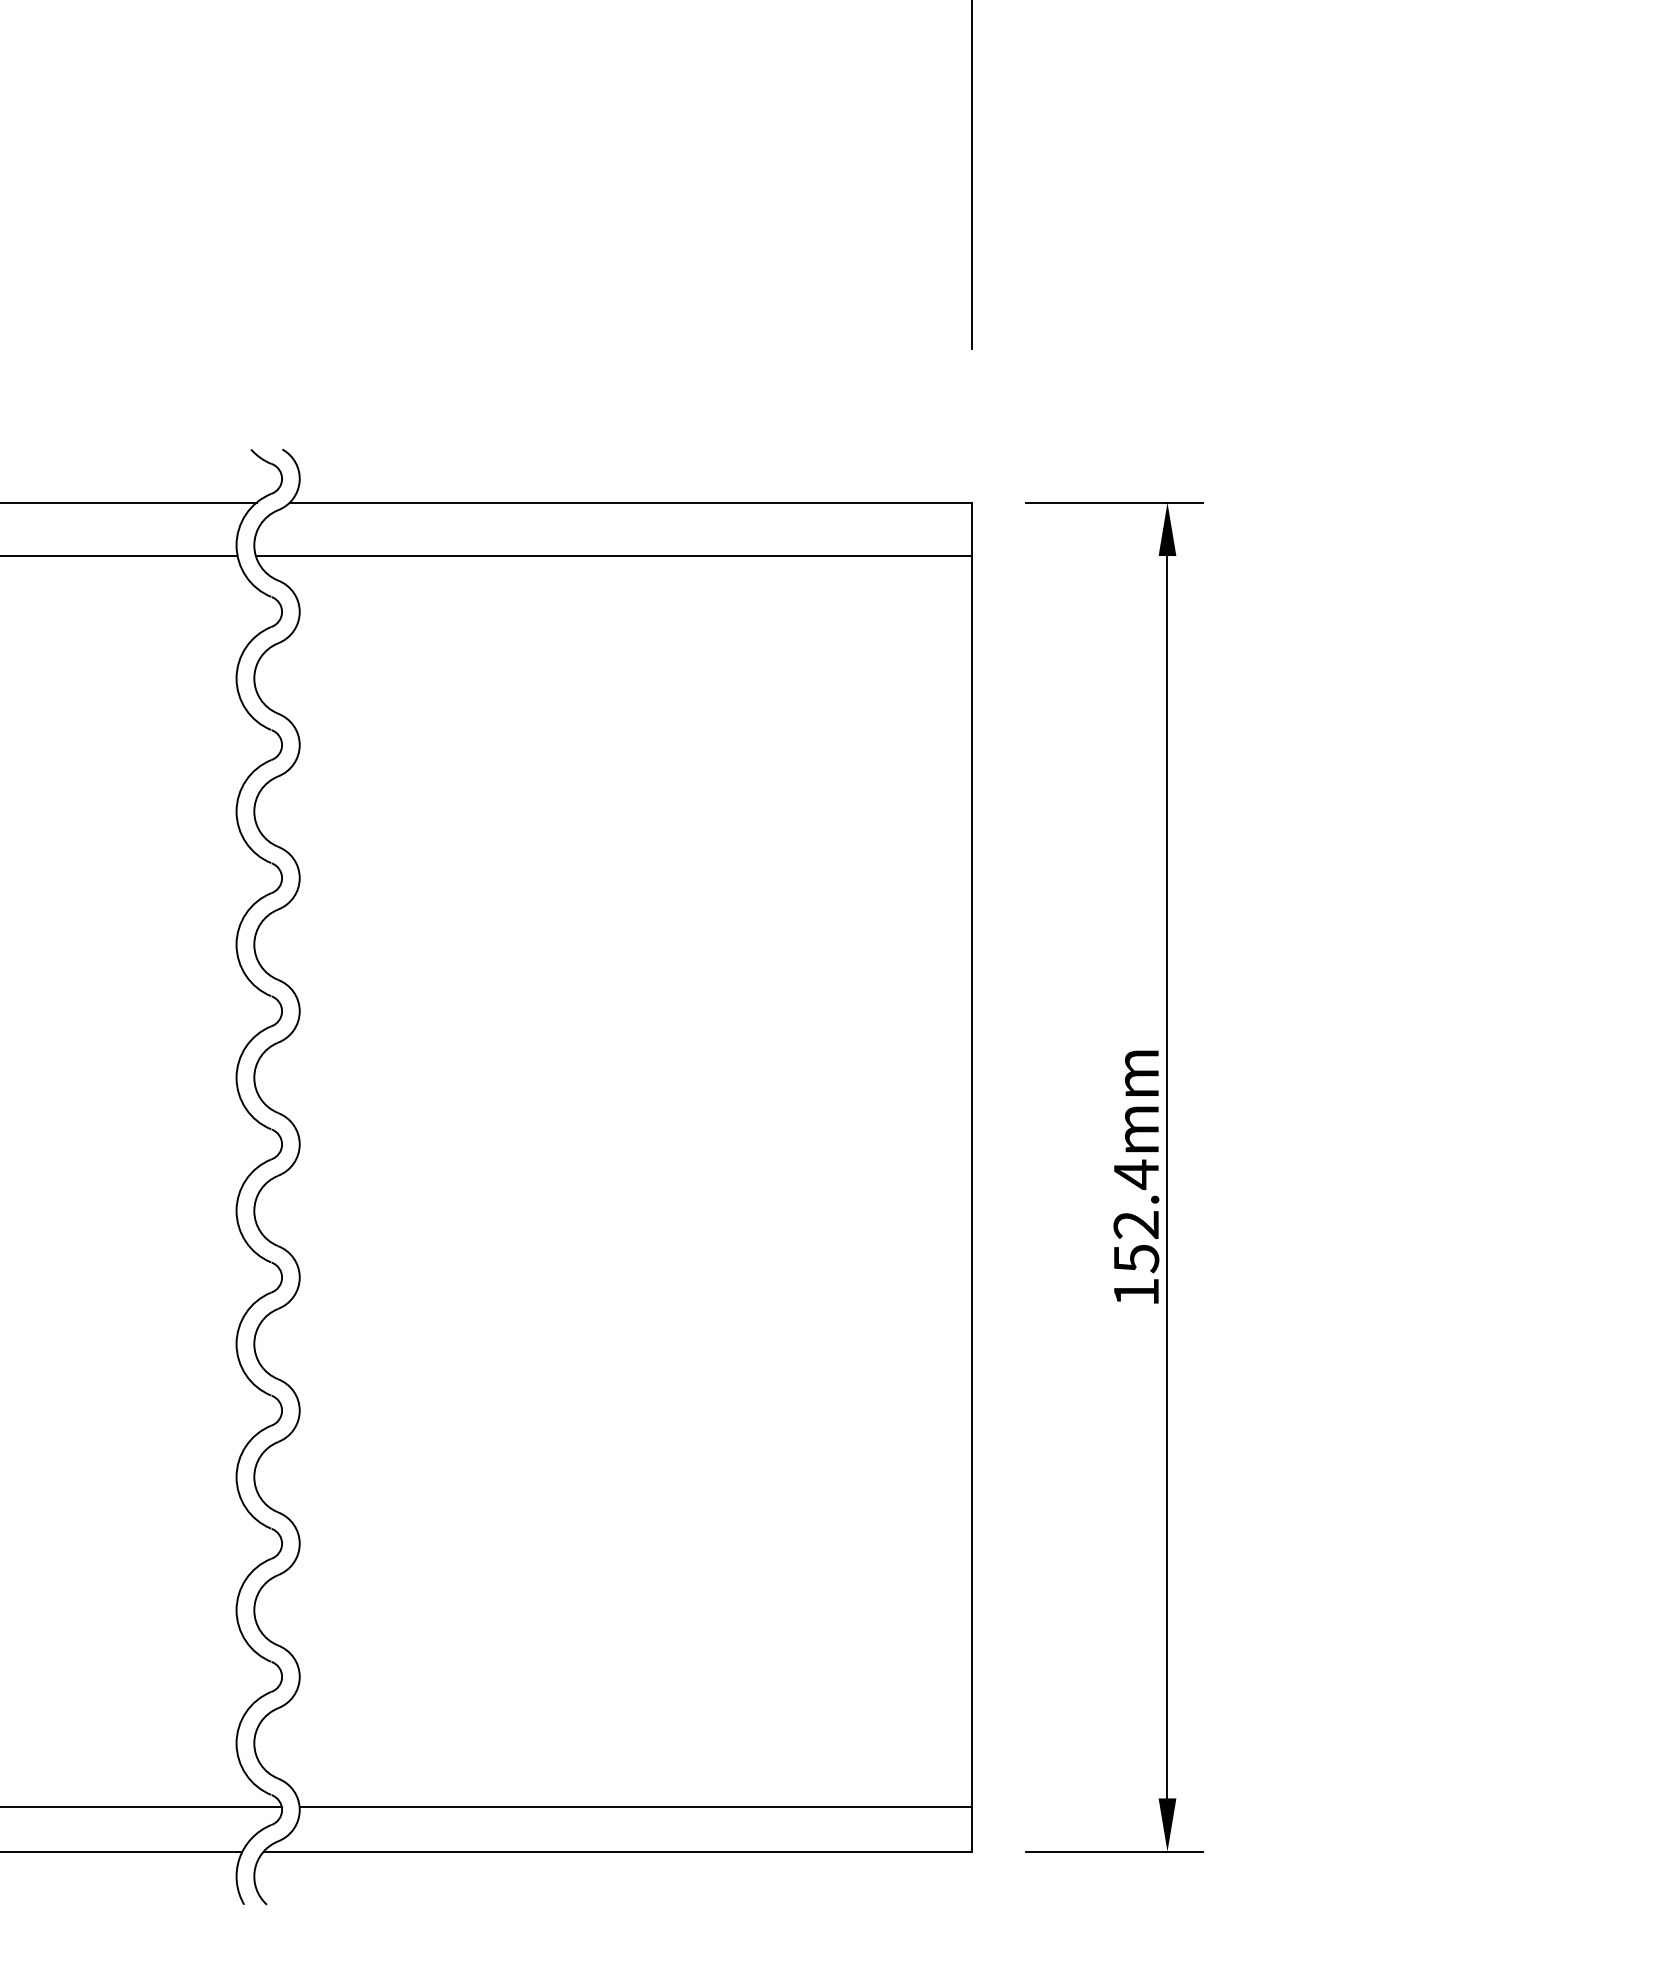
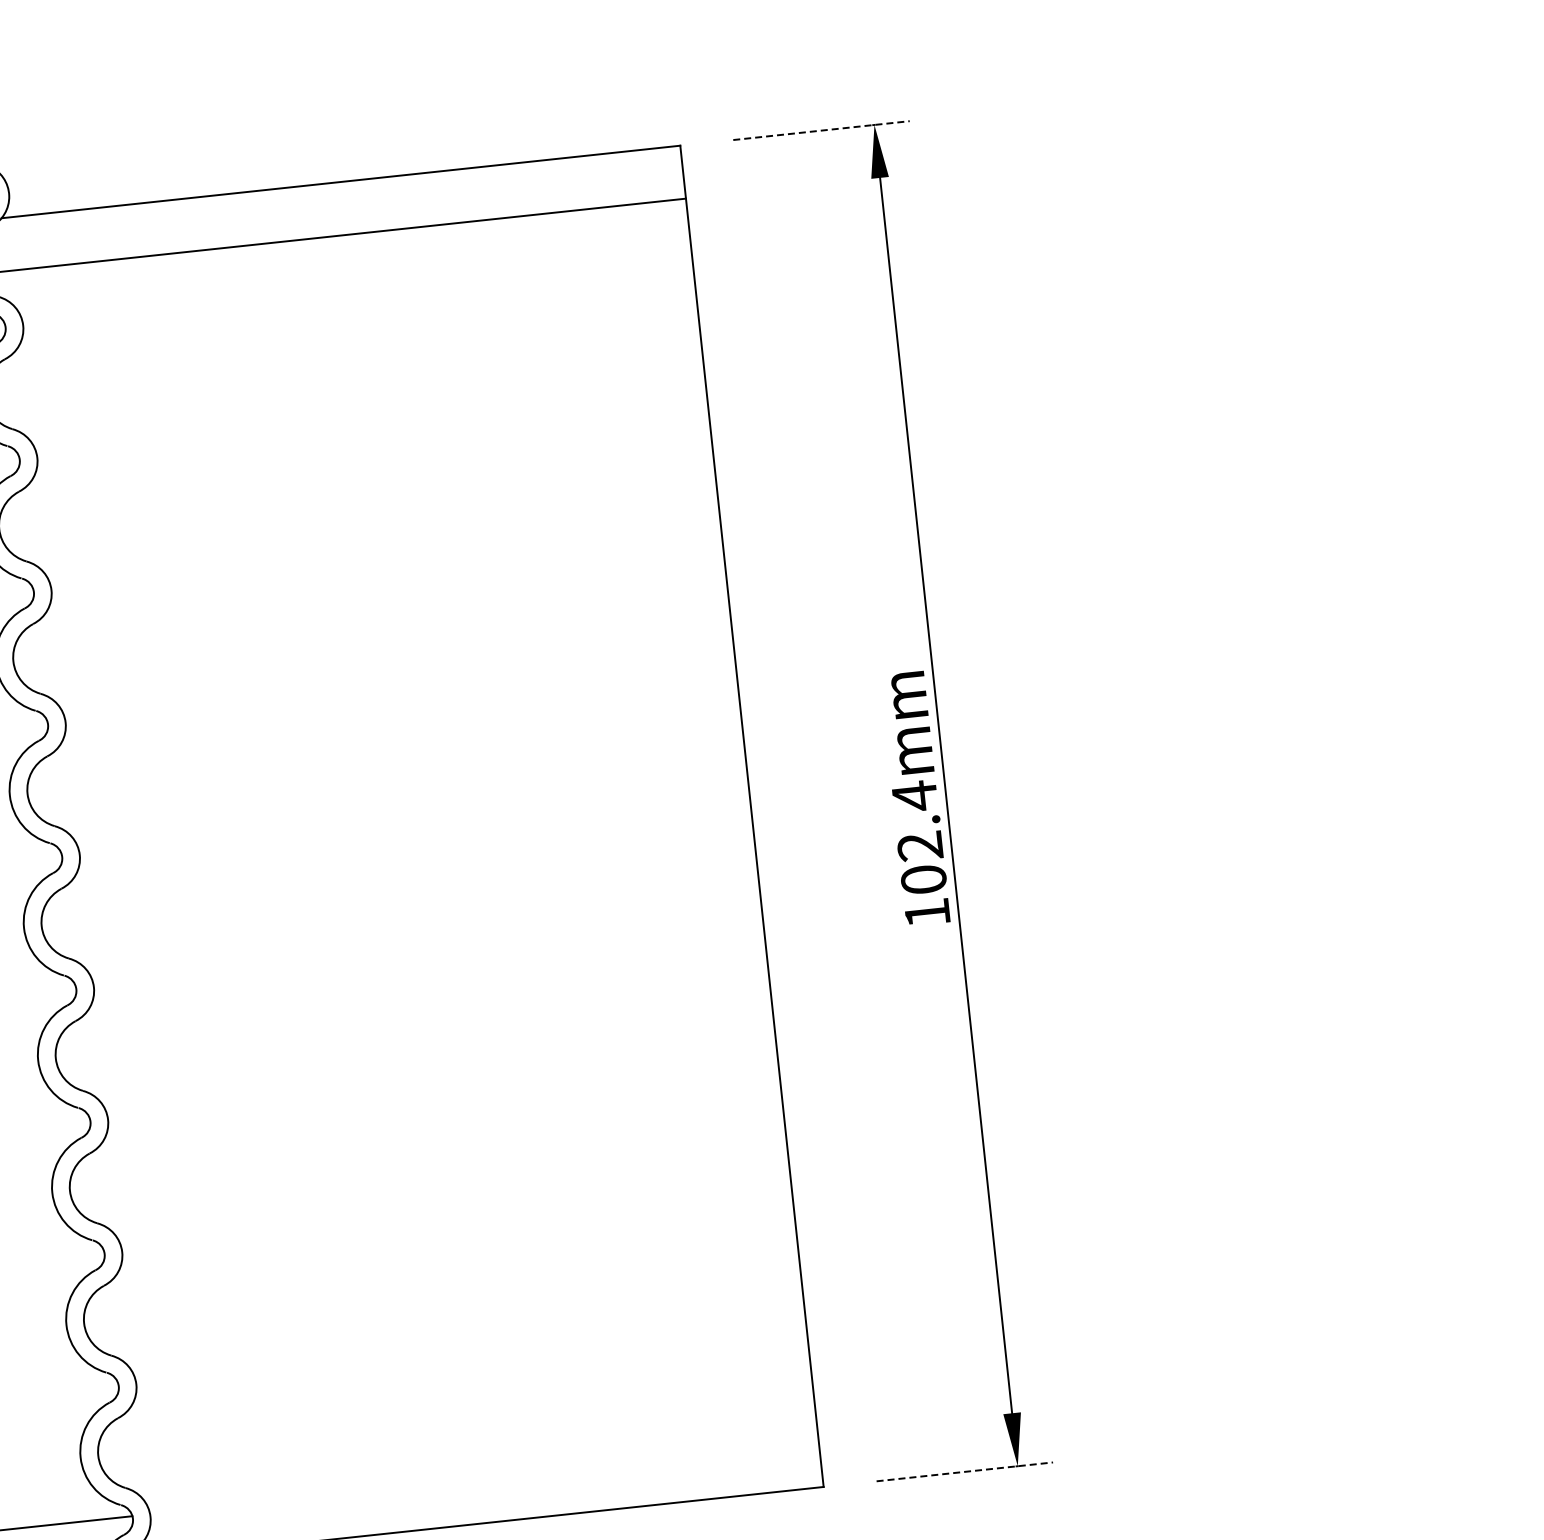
line: (1114, 502) -> (821, 130), solid -> dashed
text: (1136, 1258) -> (923, 879), 152.4mm -> 102.4mm
line: (635, 1807) -> (484, 1478), removed
line: (1114, 1851) -> (965, 1471), solid -> dashed

